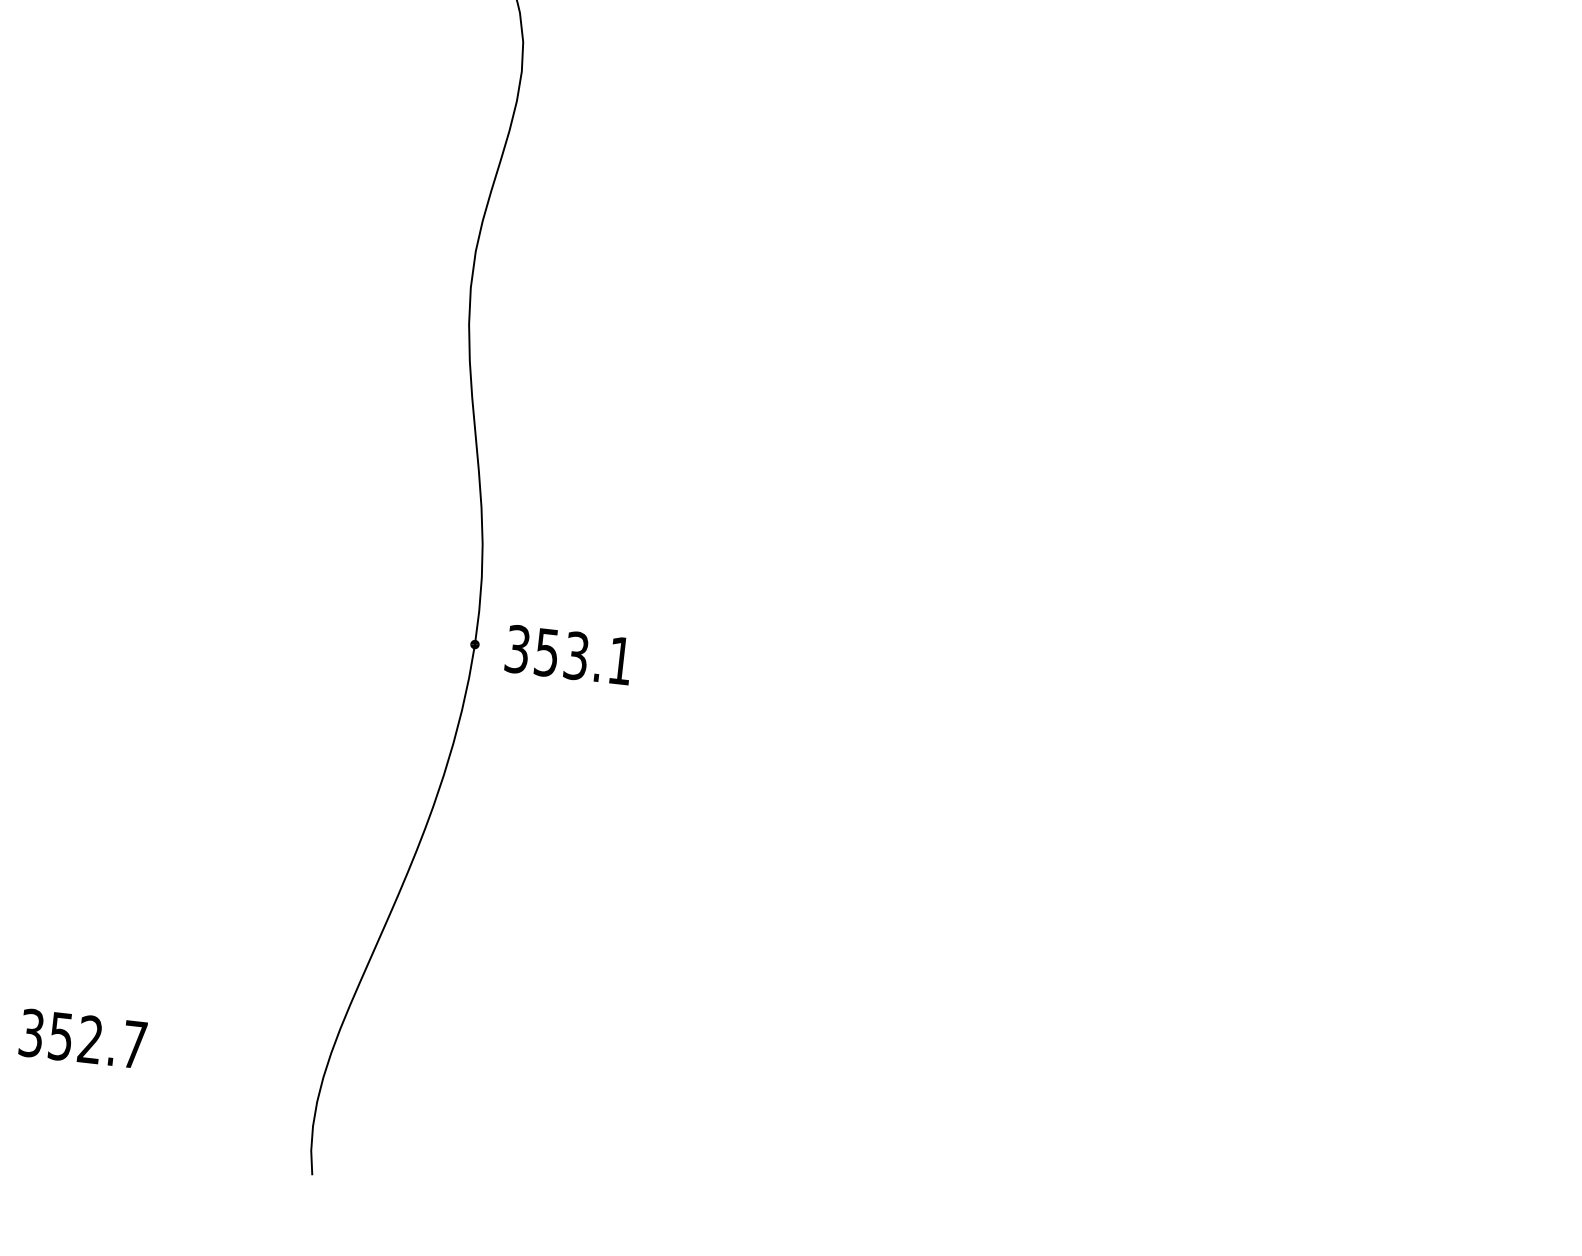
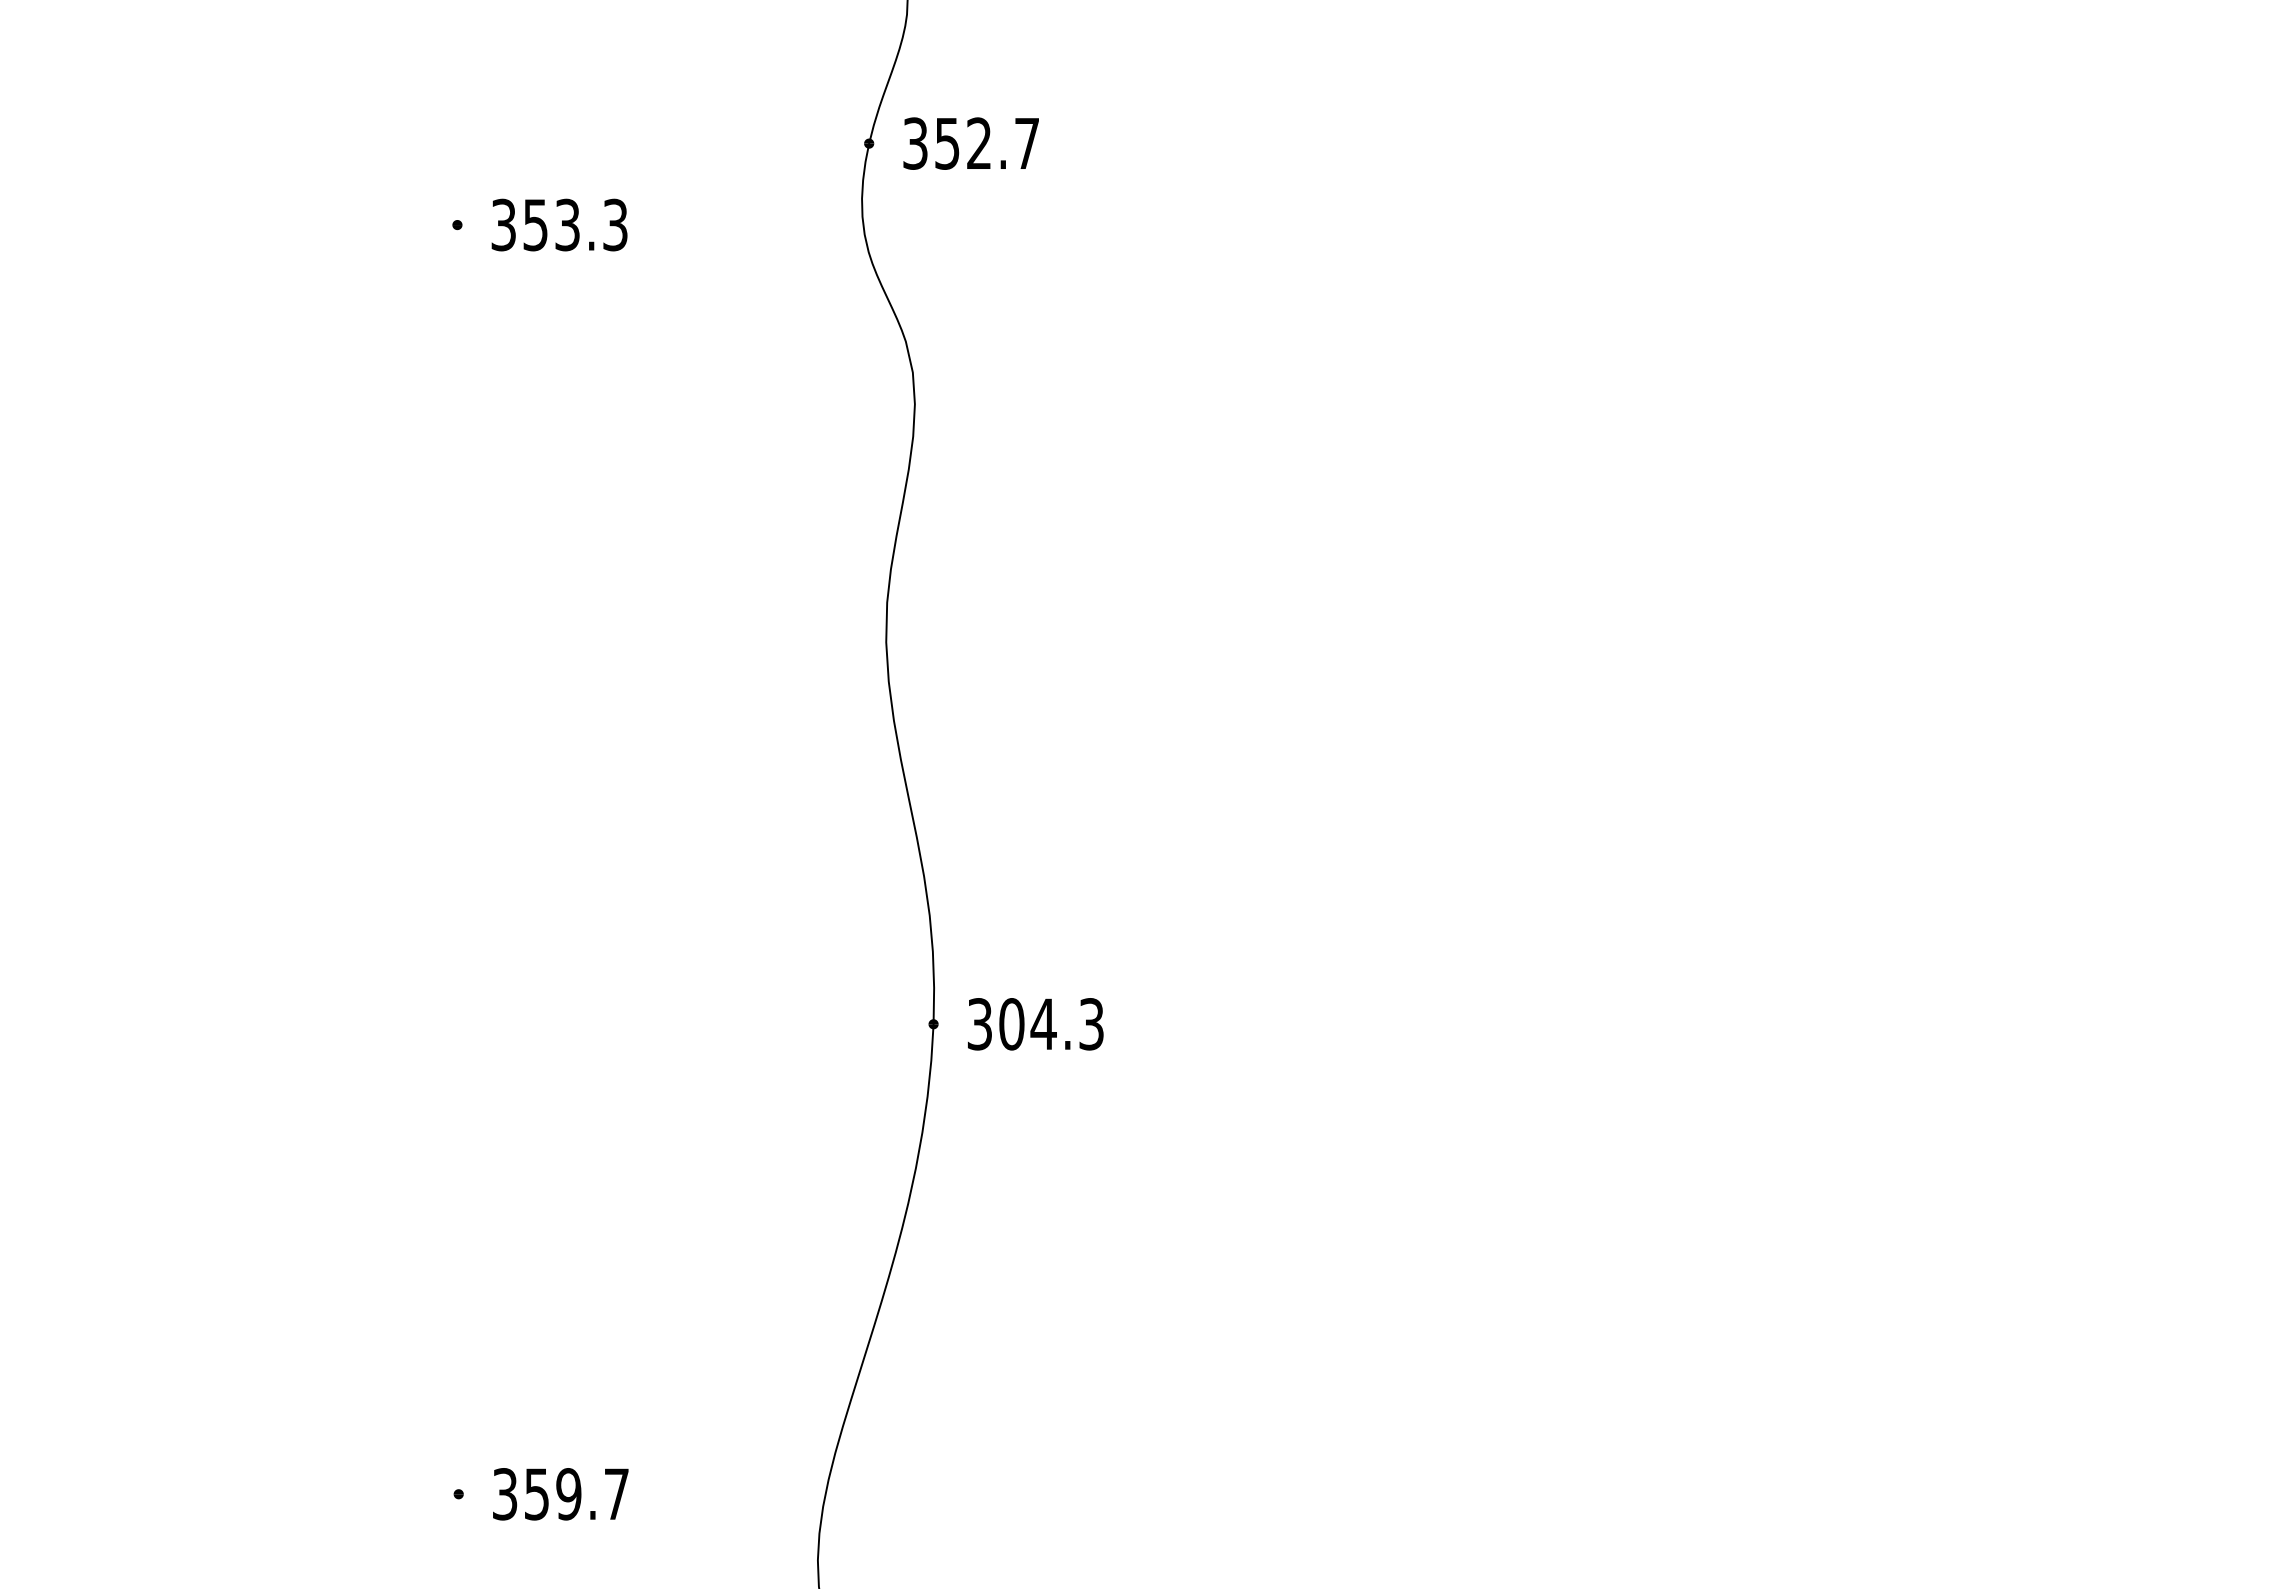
text: (583, 656) -> (1051, 1024), 353.1 -> 304.3
text: (90, 1039) -> (568, 1494), 352.7 -> 359.7

